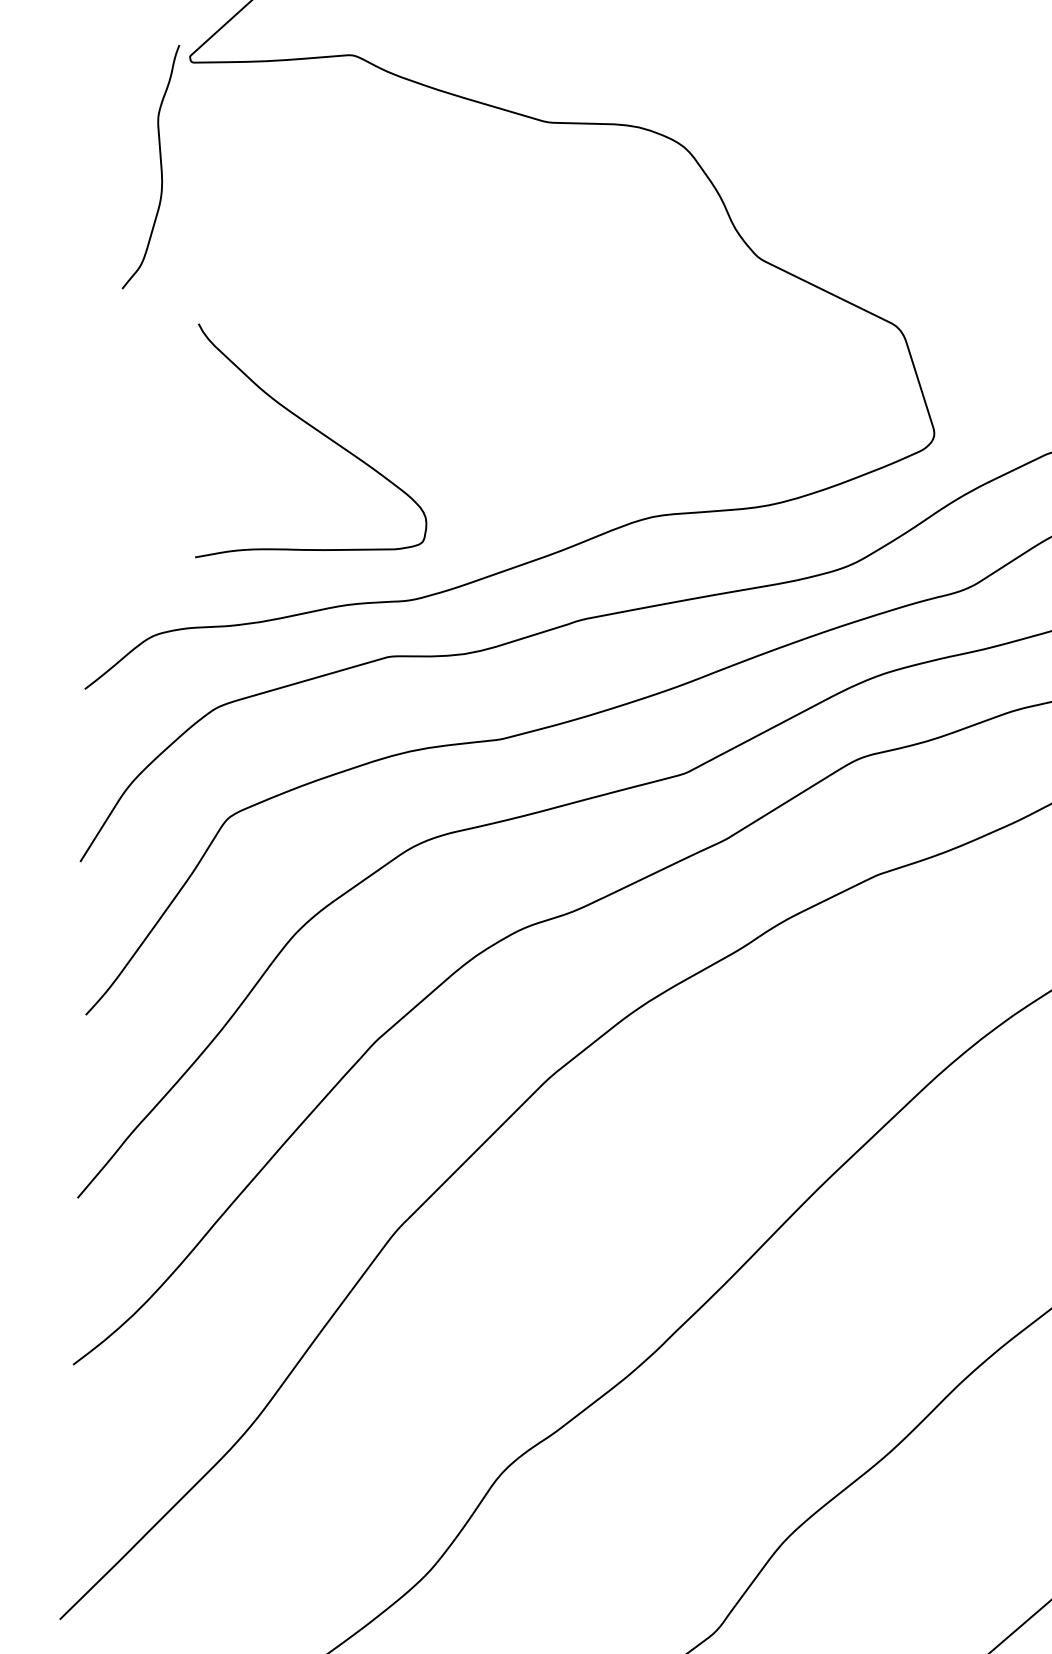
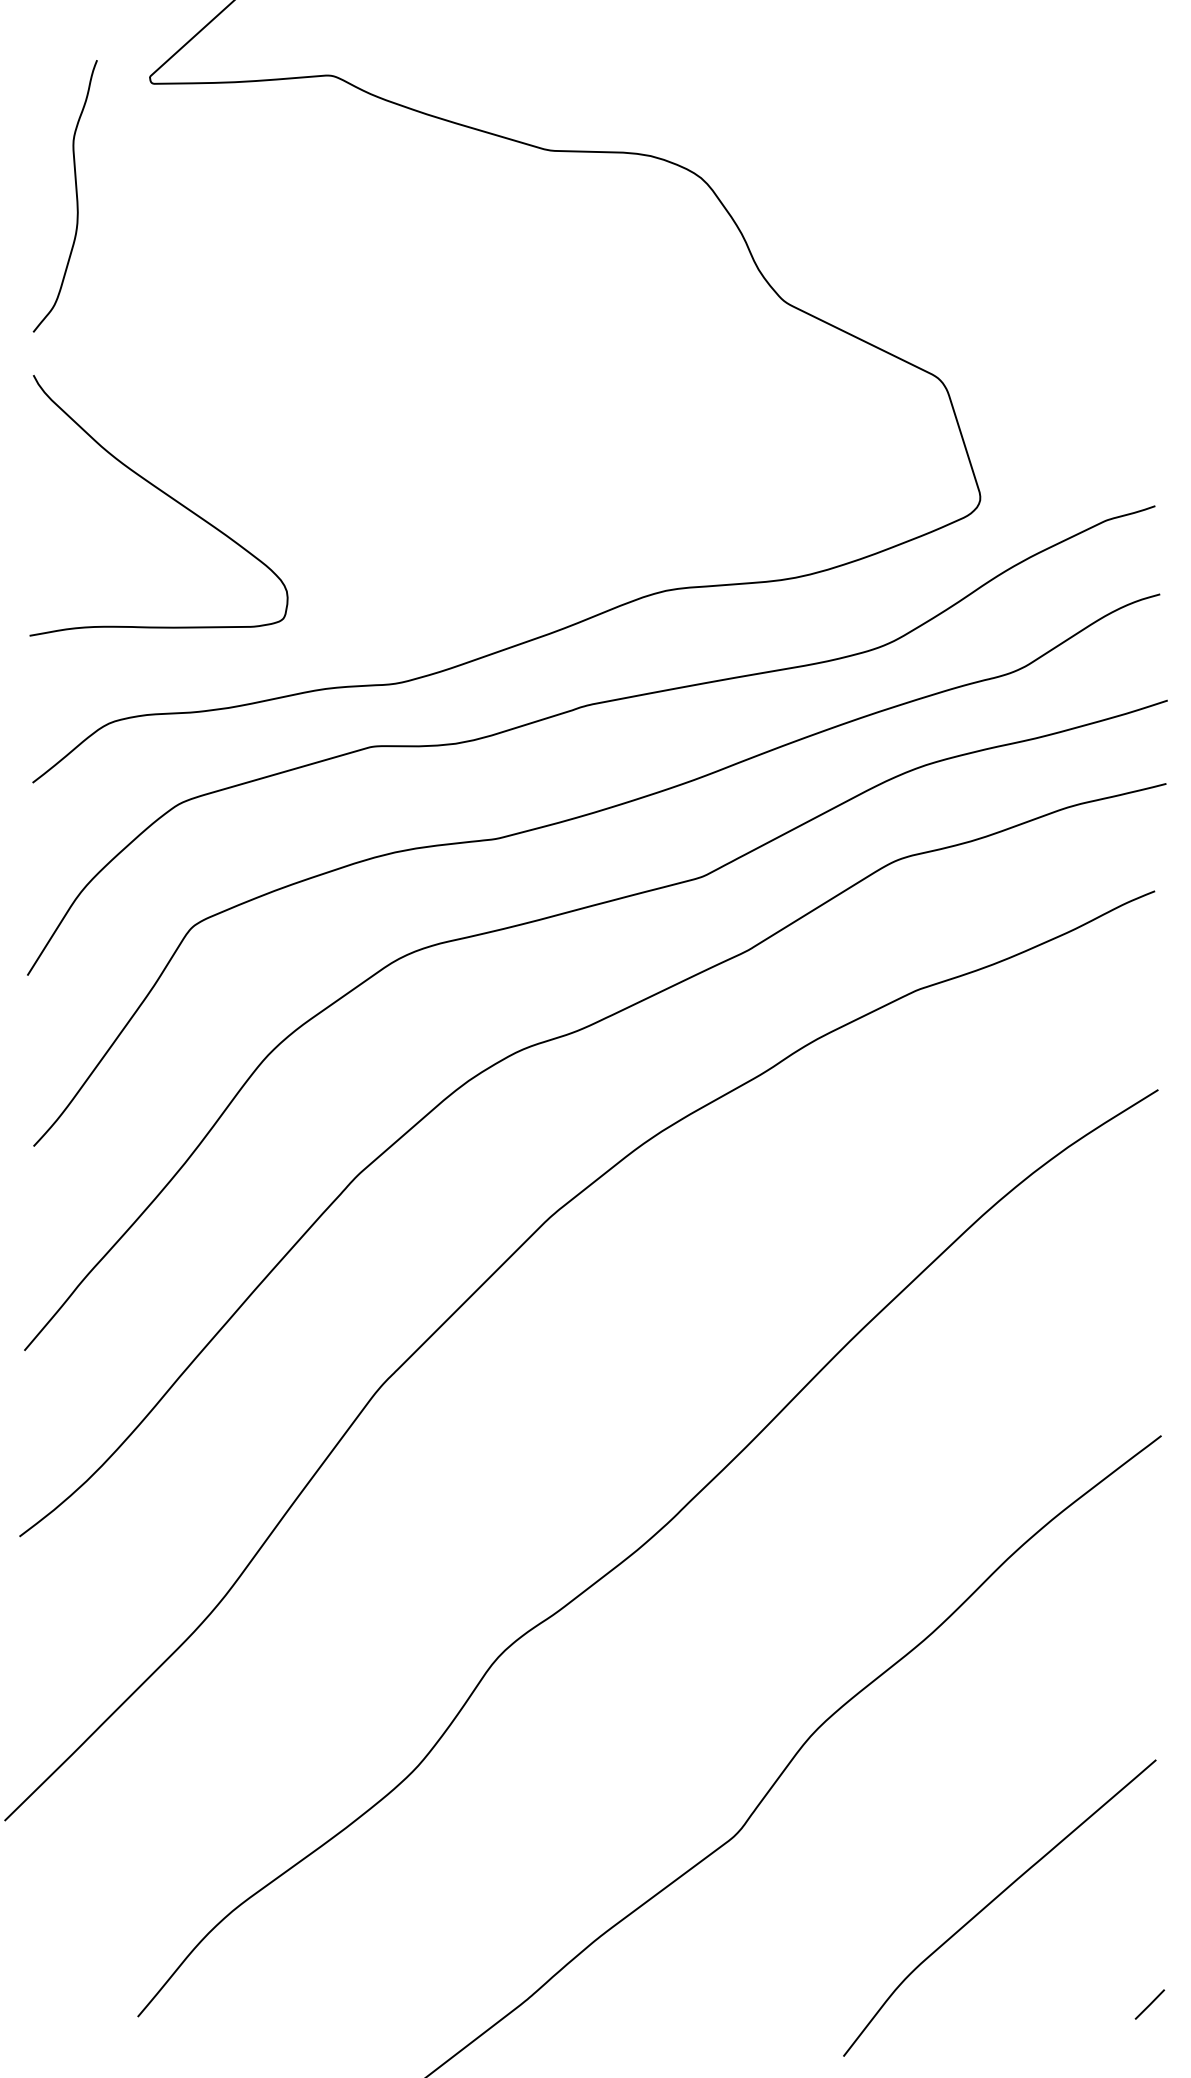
curve: (160, 164) -> (75, 193), moved
curve: (316, 430) -> (164, 494), moved

